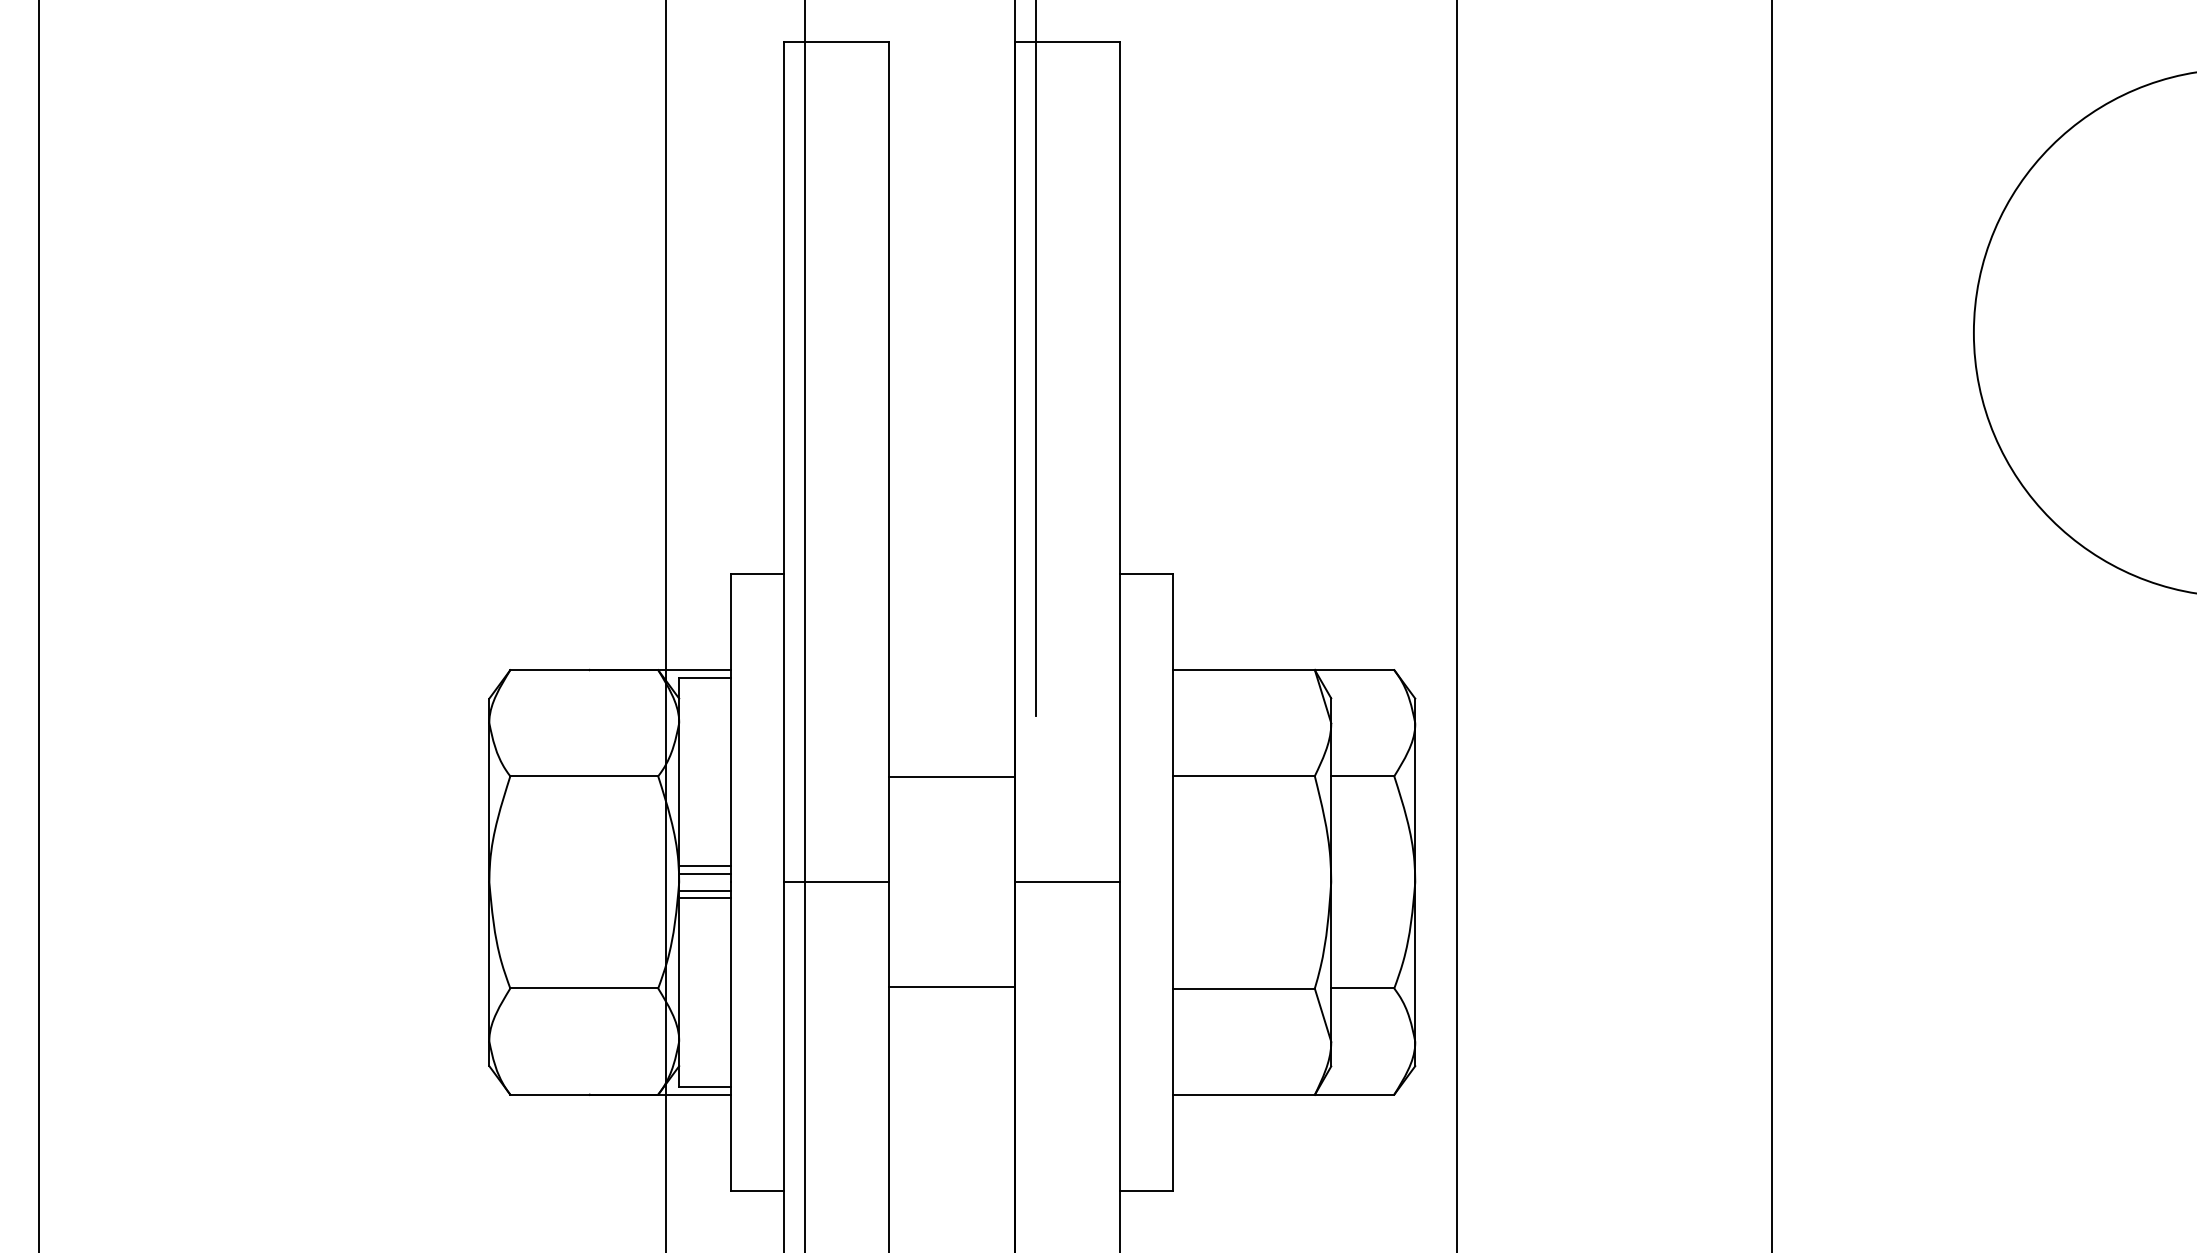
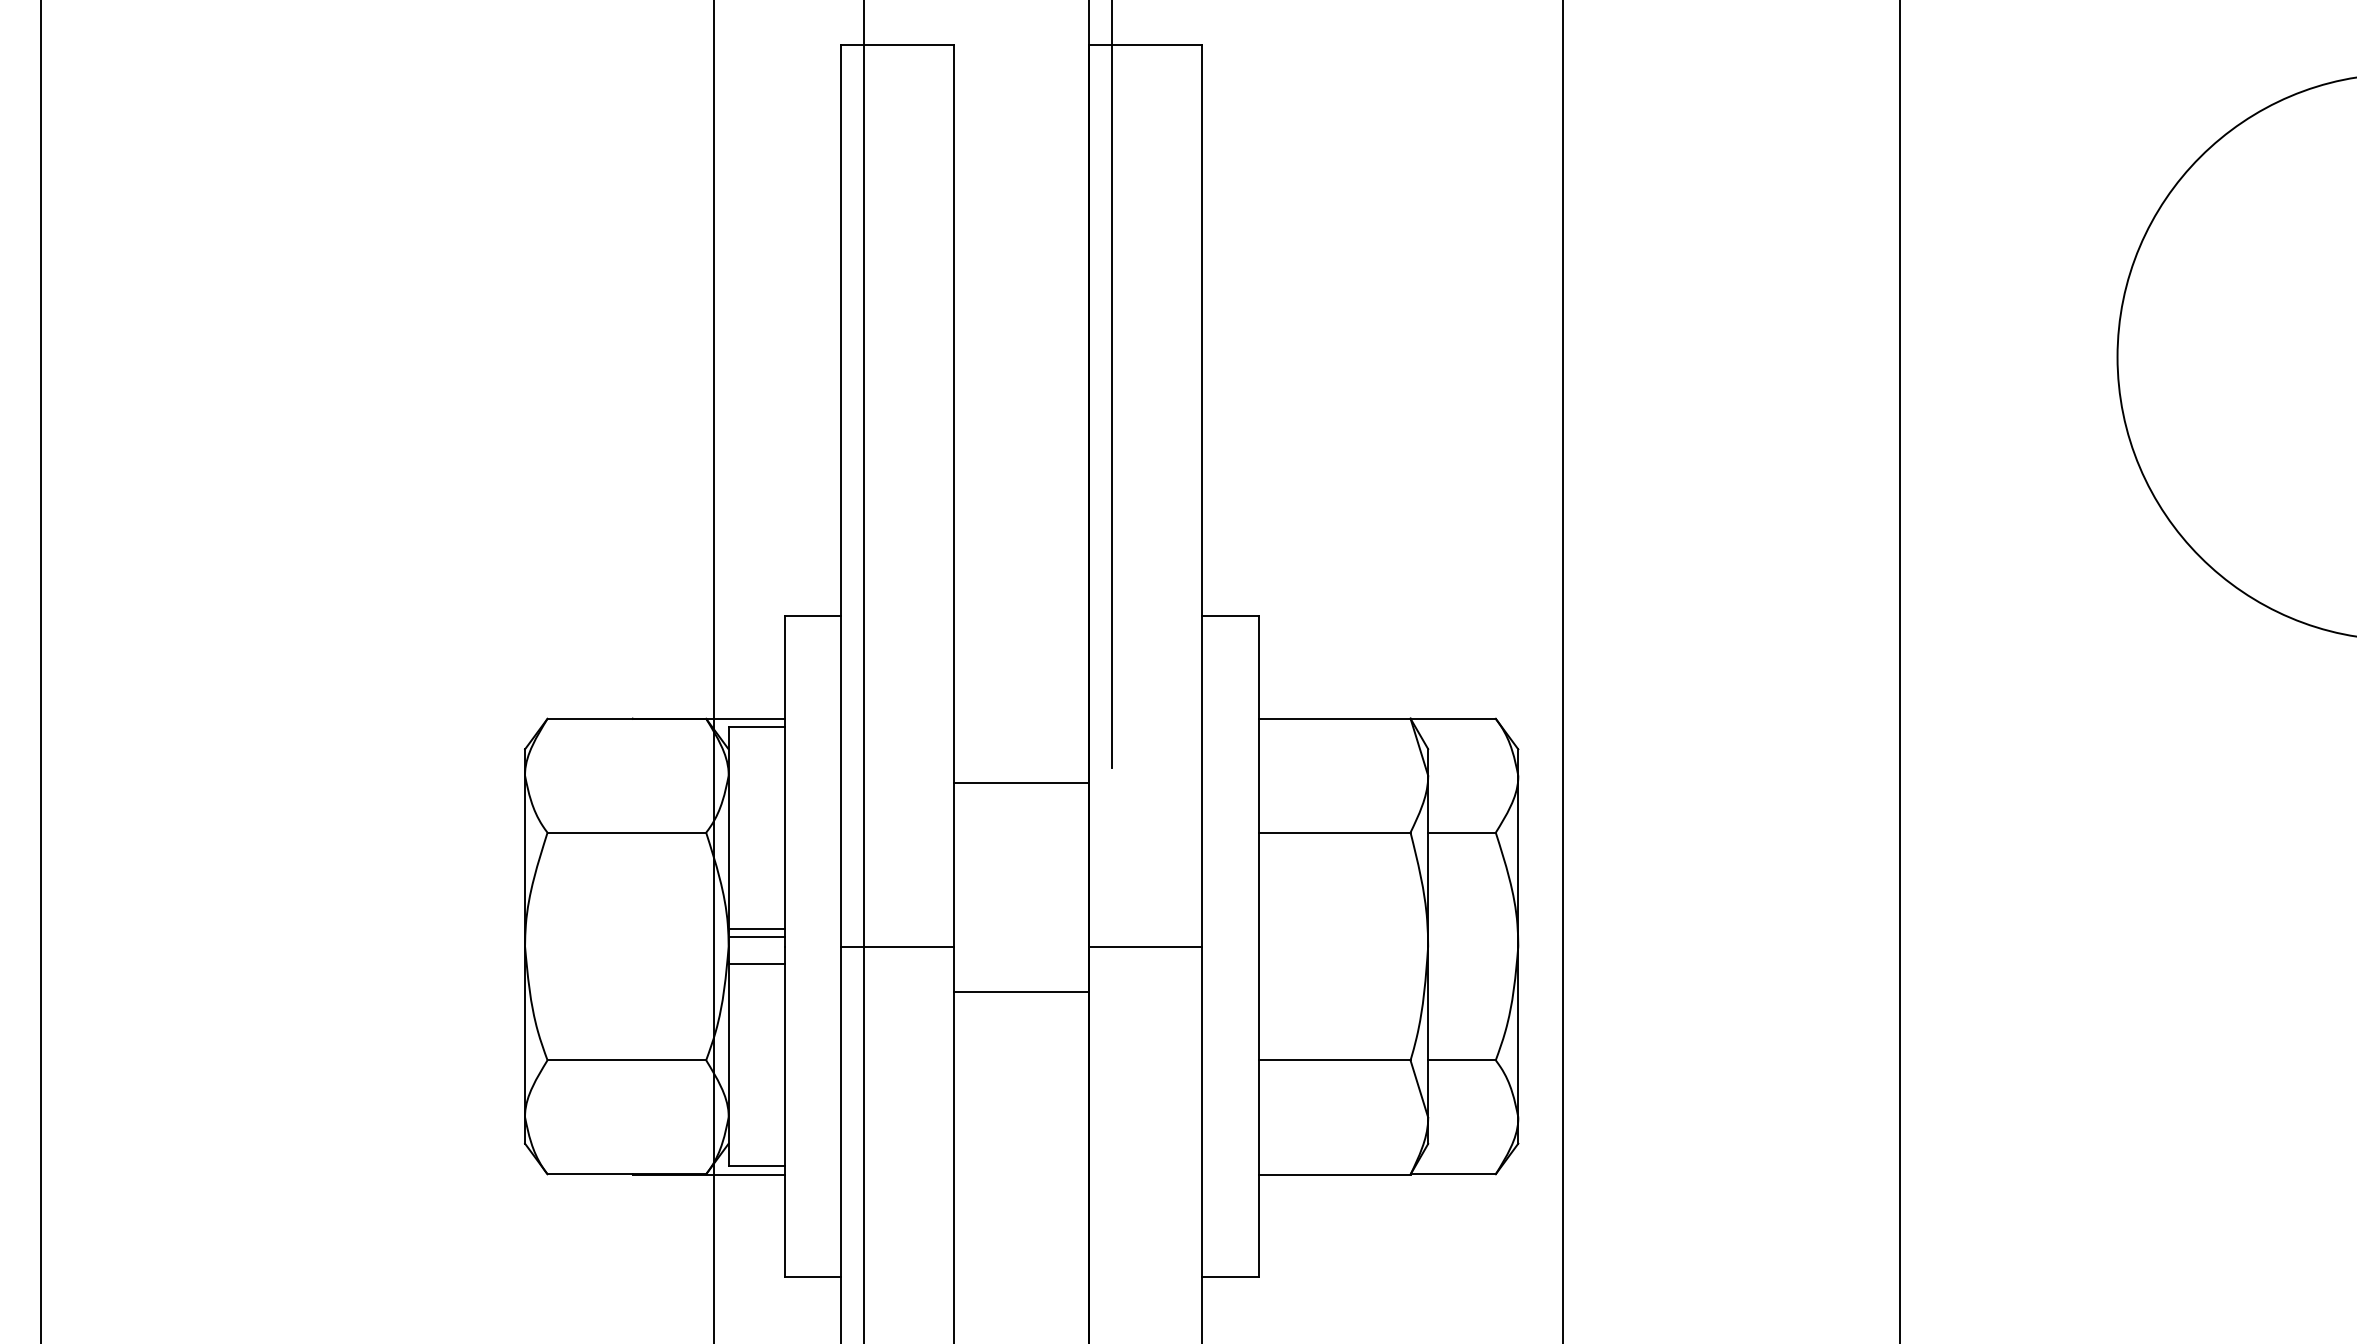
line: (952, 777) -> (1021, 782), moved
line: (705, 890) -> (756, 955), removed
line: (952, 987) -> (1021, 992), moved

